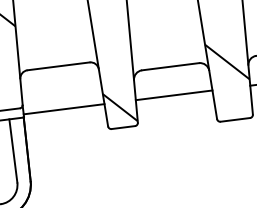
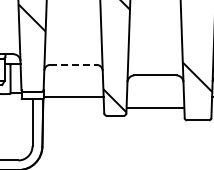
line: (59, 65) -> (74, 64), solid -> dashed
line: (172, 95) -> (154, 107), moved

